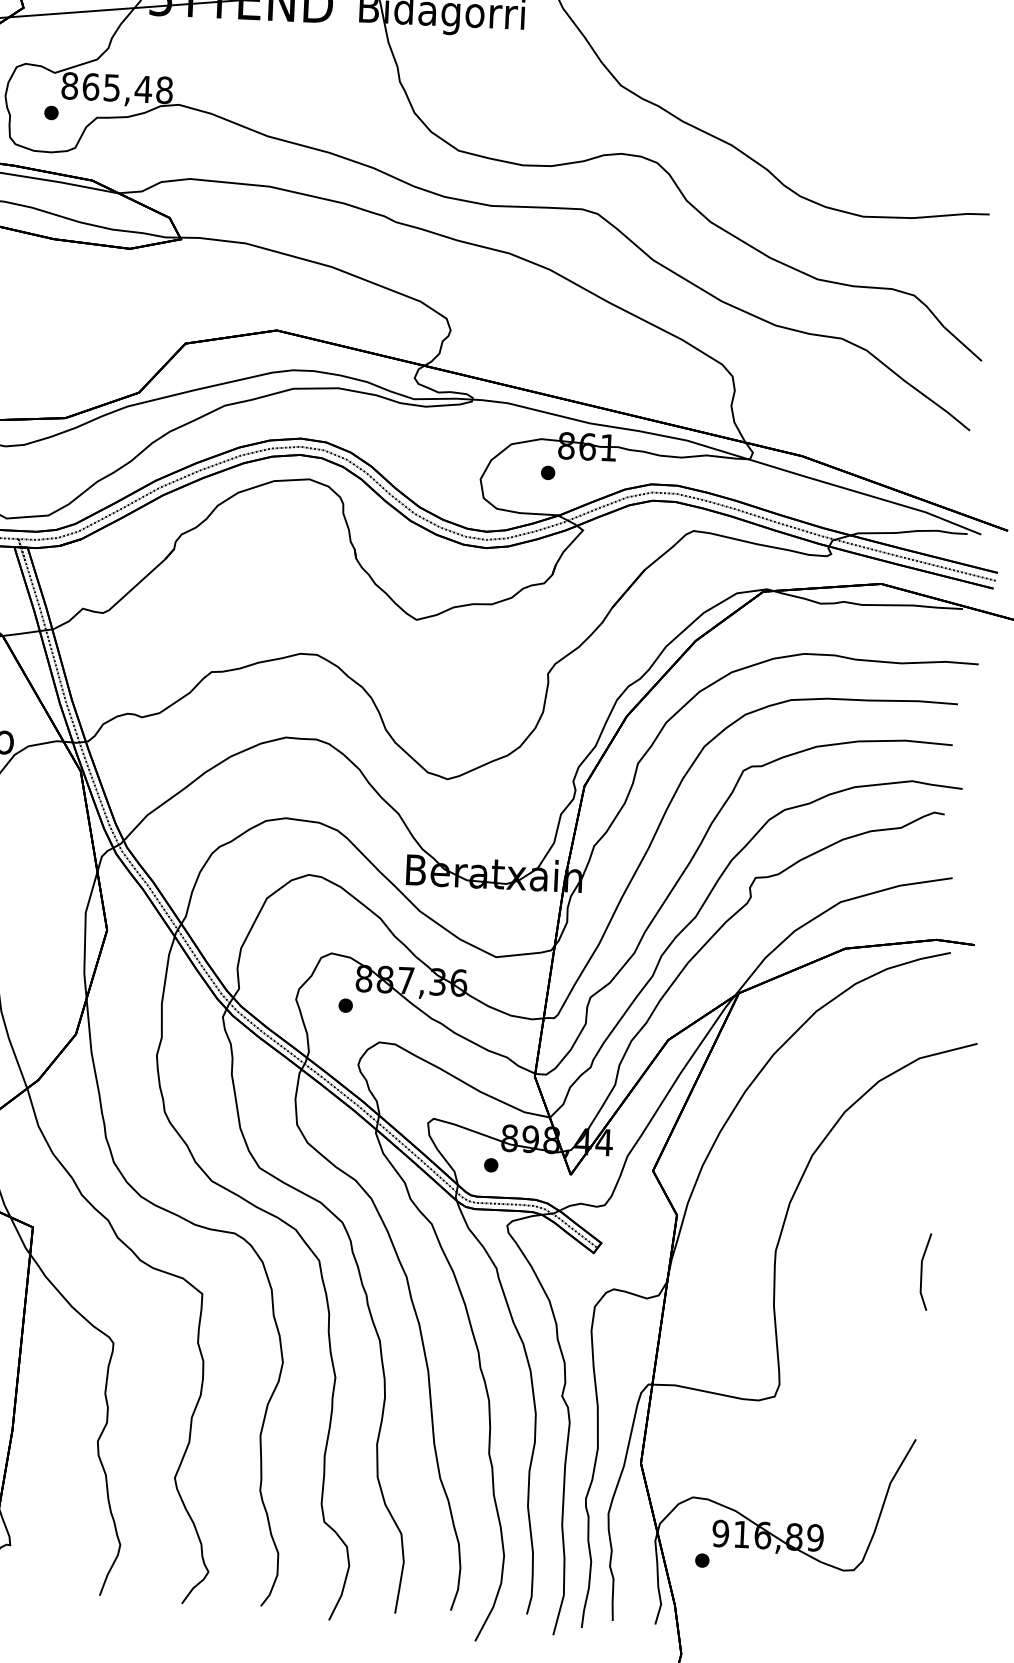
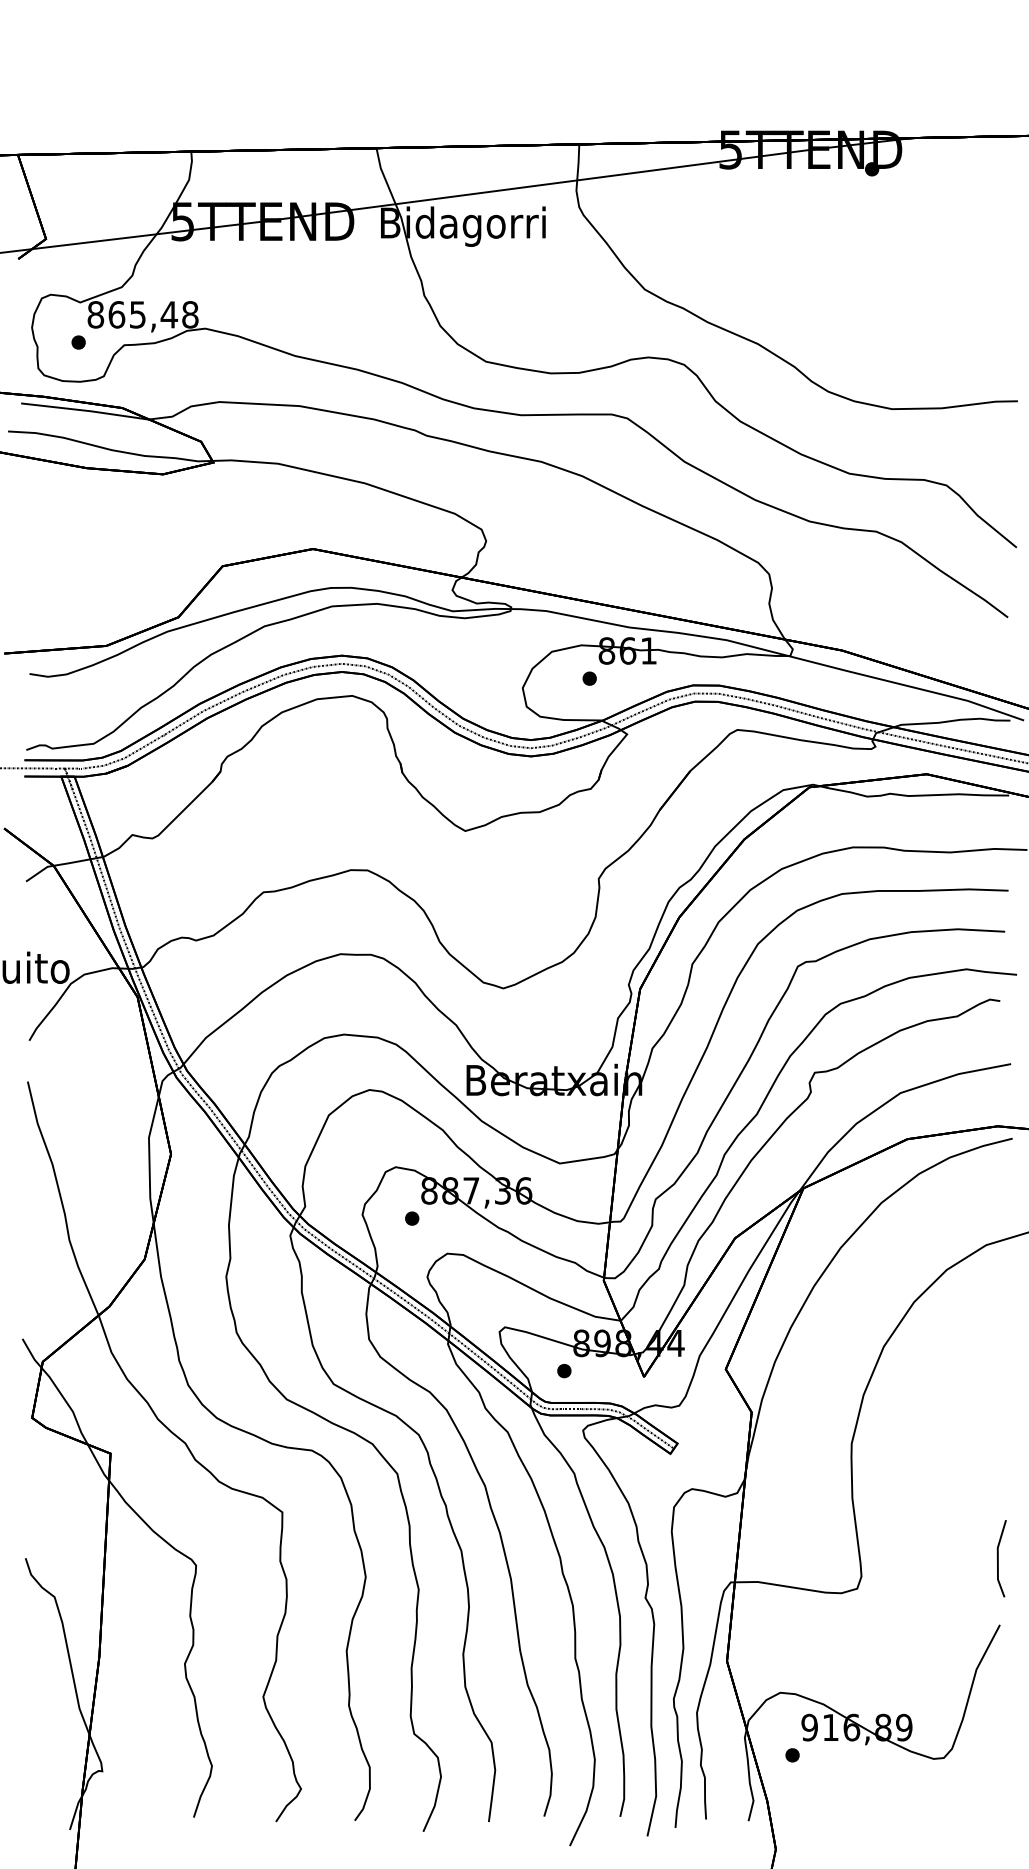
line: (922, 1271) -> (998, 1558), moved

